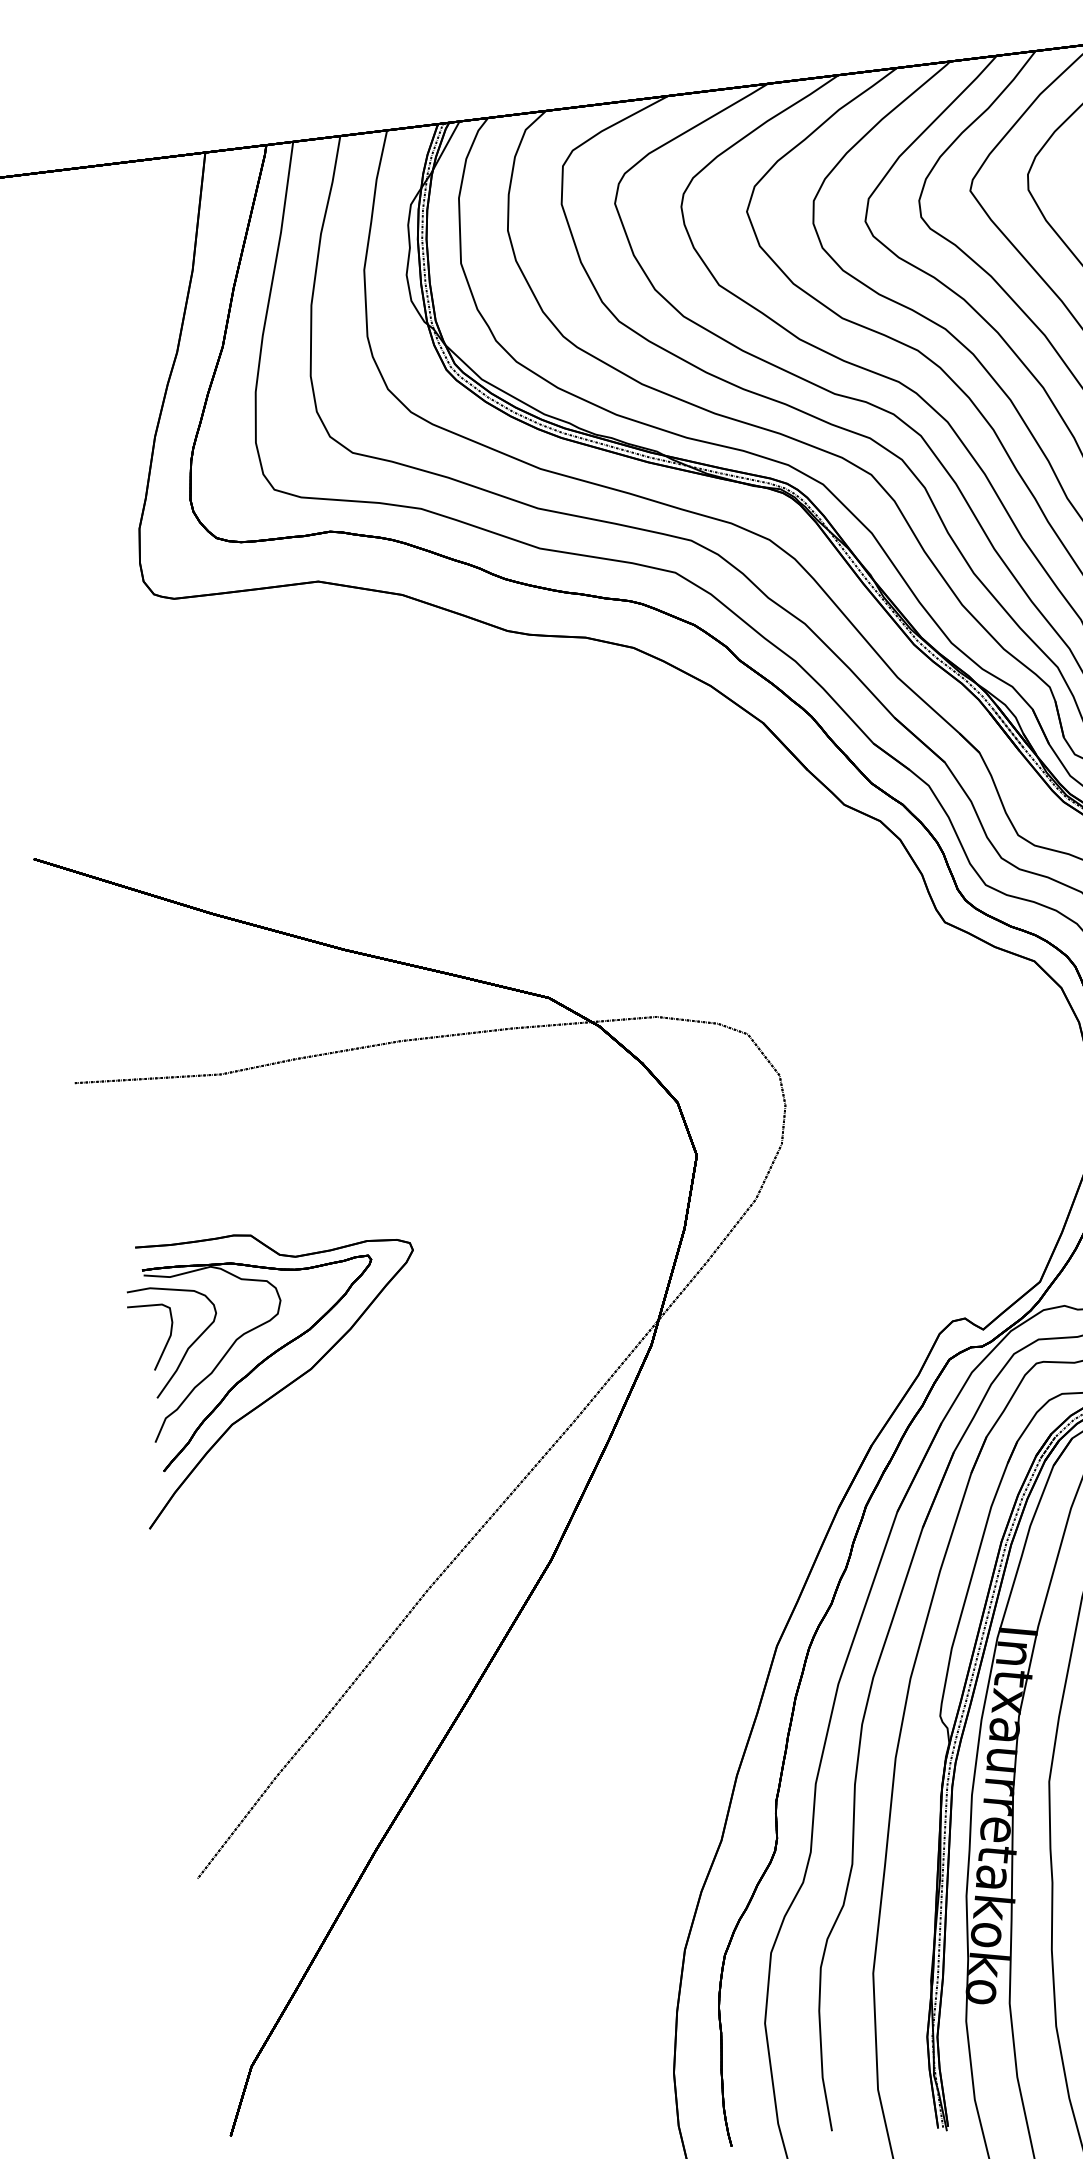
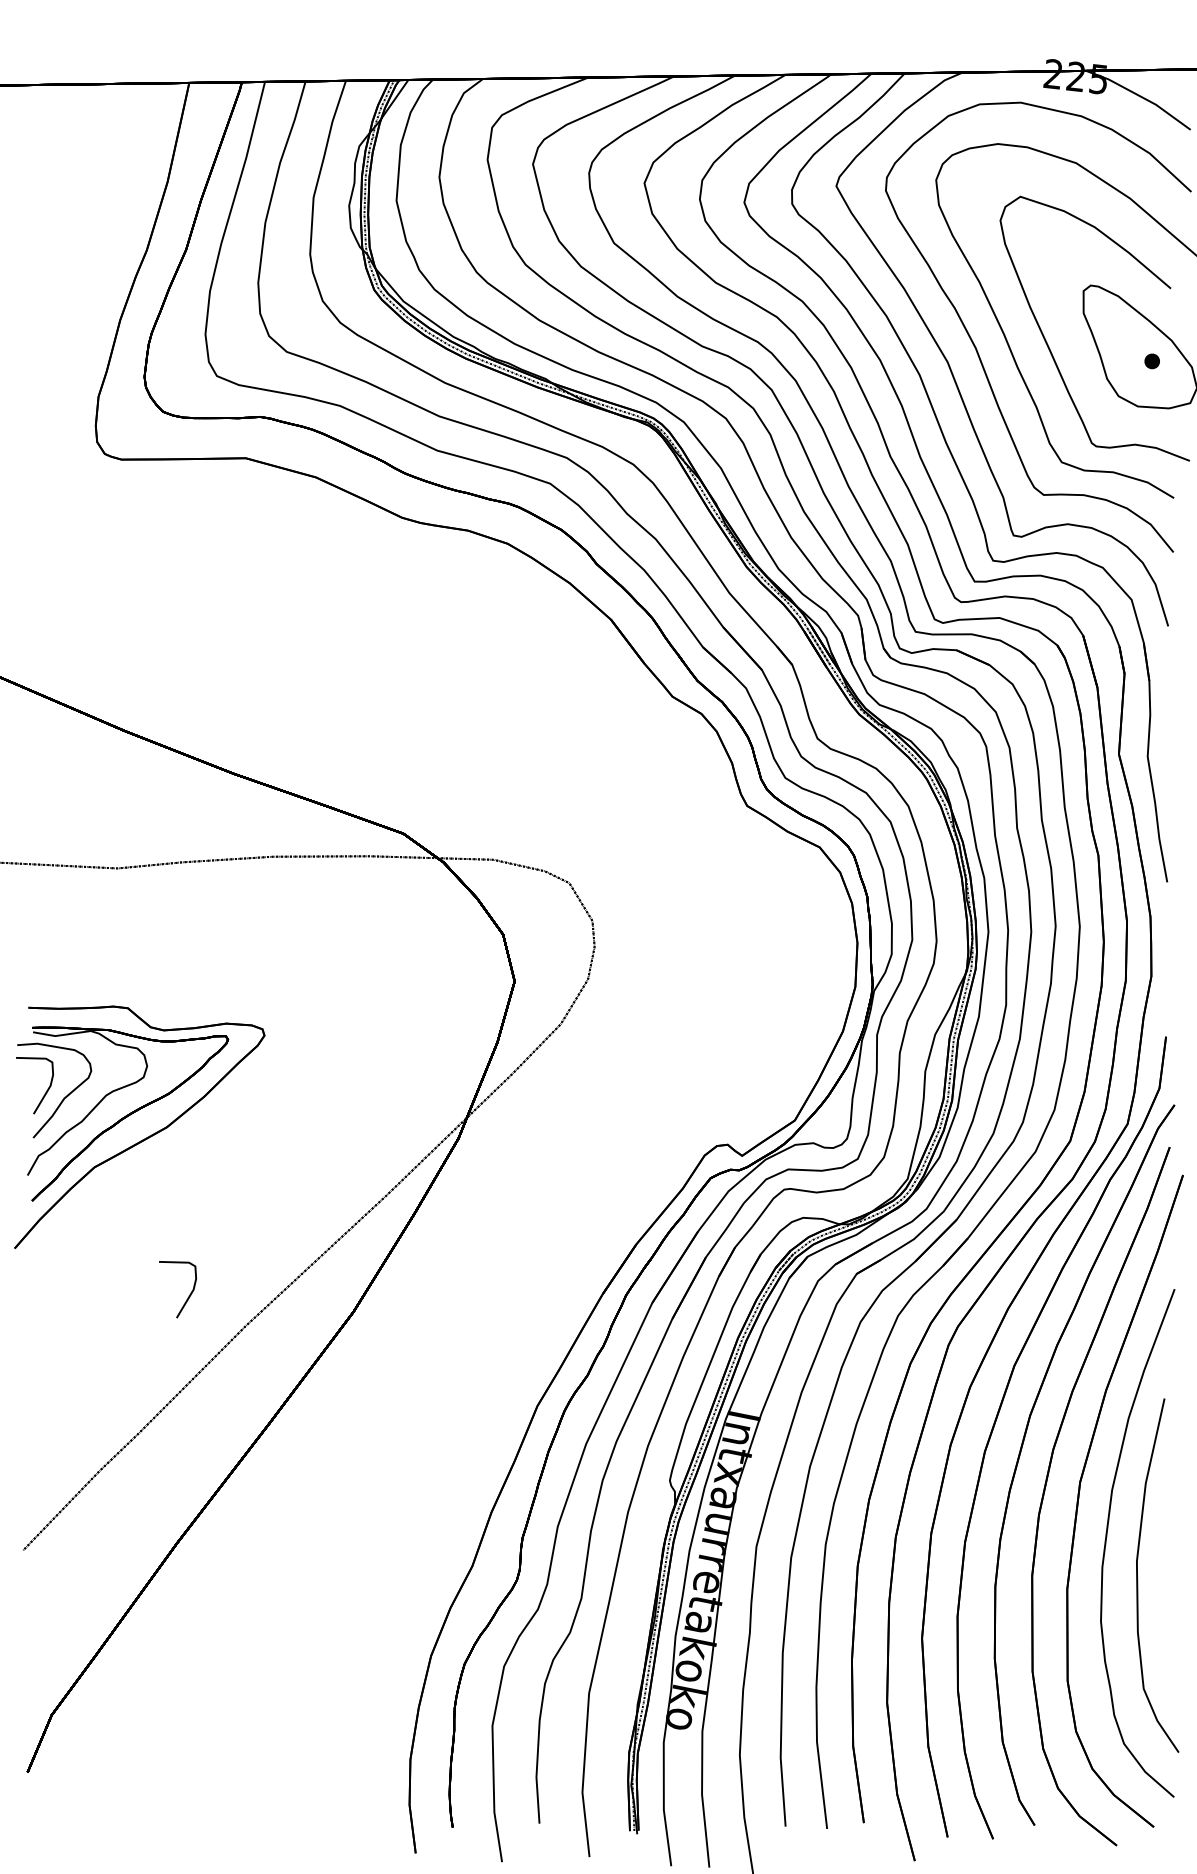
curve: (356, 1564) -> (187, 1297), added

